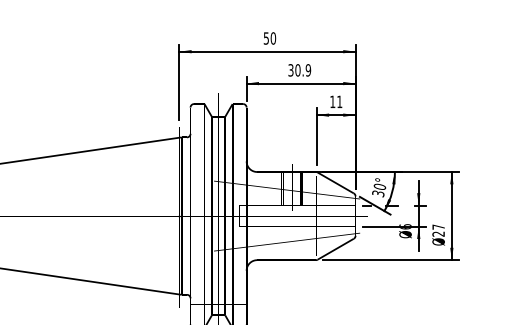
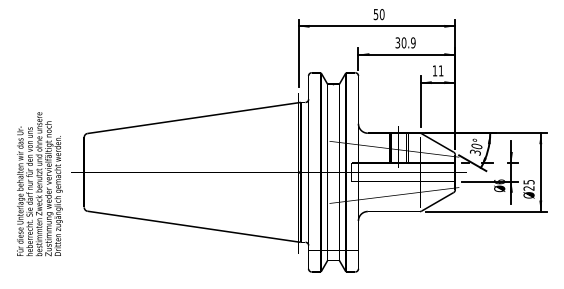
text: (438, 227) -> (528, 182), 27 -> 25

